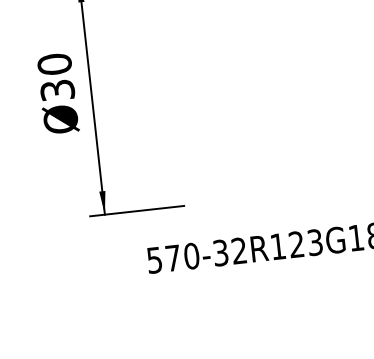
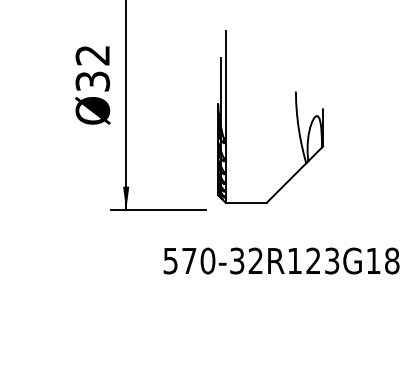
text: (54, 64) -> (92, 55), Ø30 -> Ø32
part: (262, 97) -> (295, 111), added

